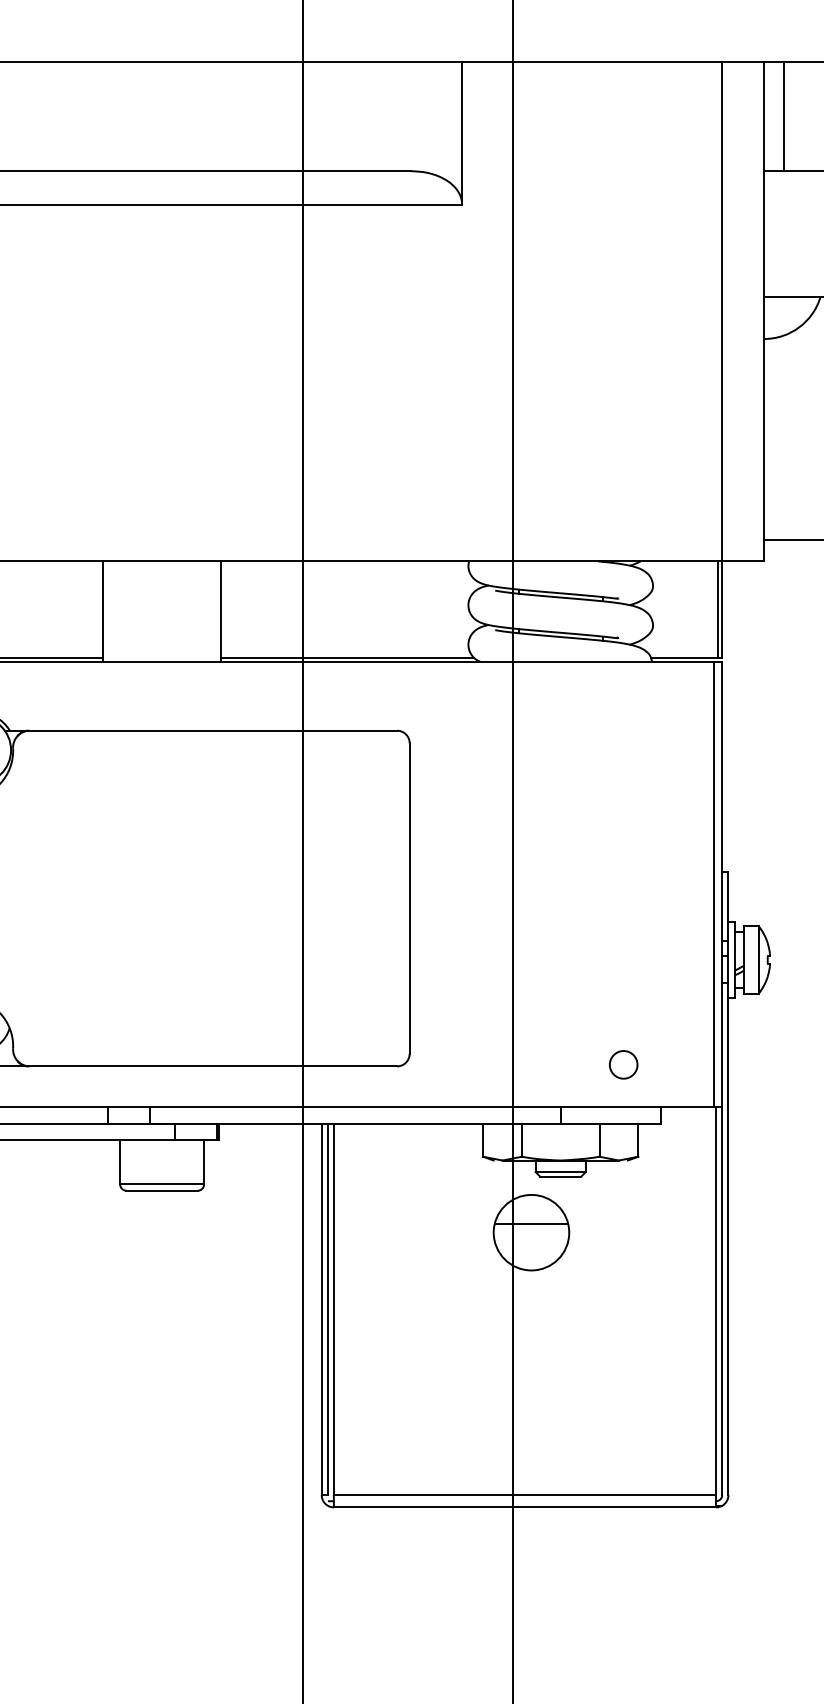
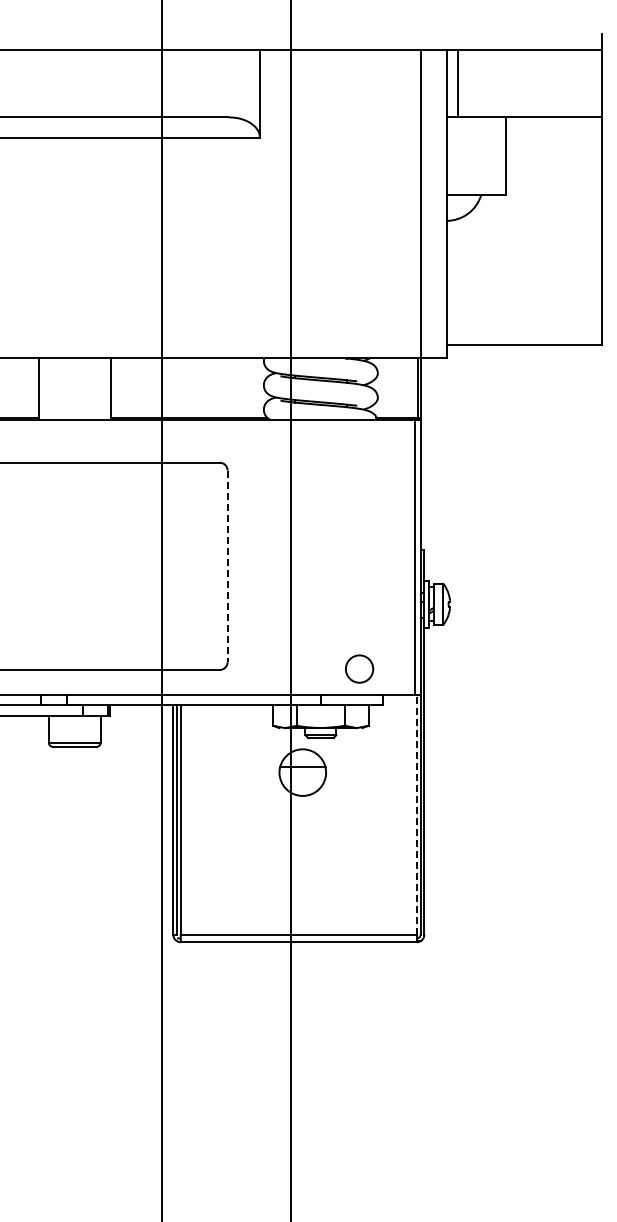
line: (409, 898) -> (227, 566), solid -> dashed
circle: (623, 1063) -> (359, 668), size x1.6
line: (715, 1300) -> (416, 814), solid -> dashed

